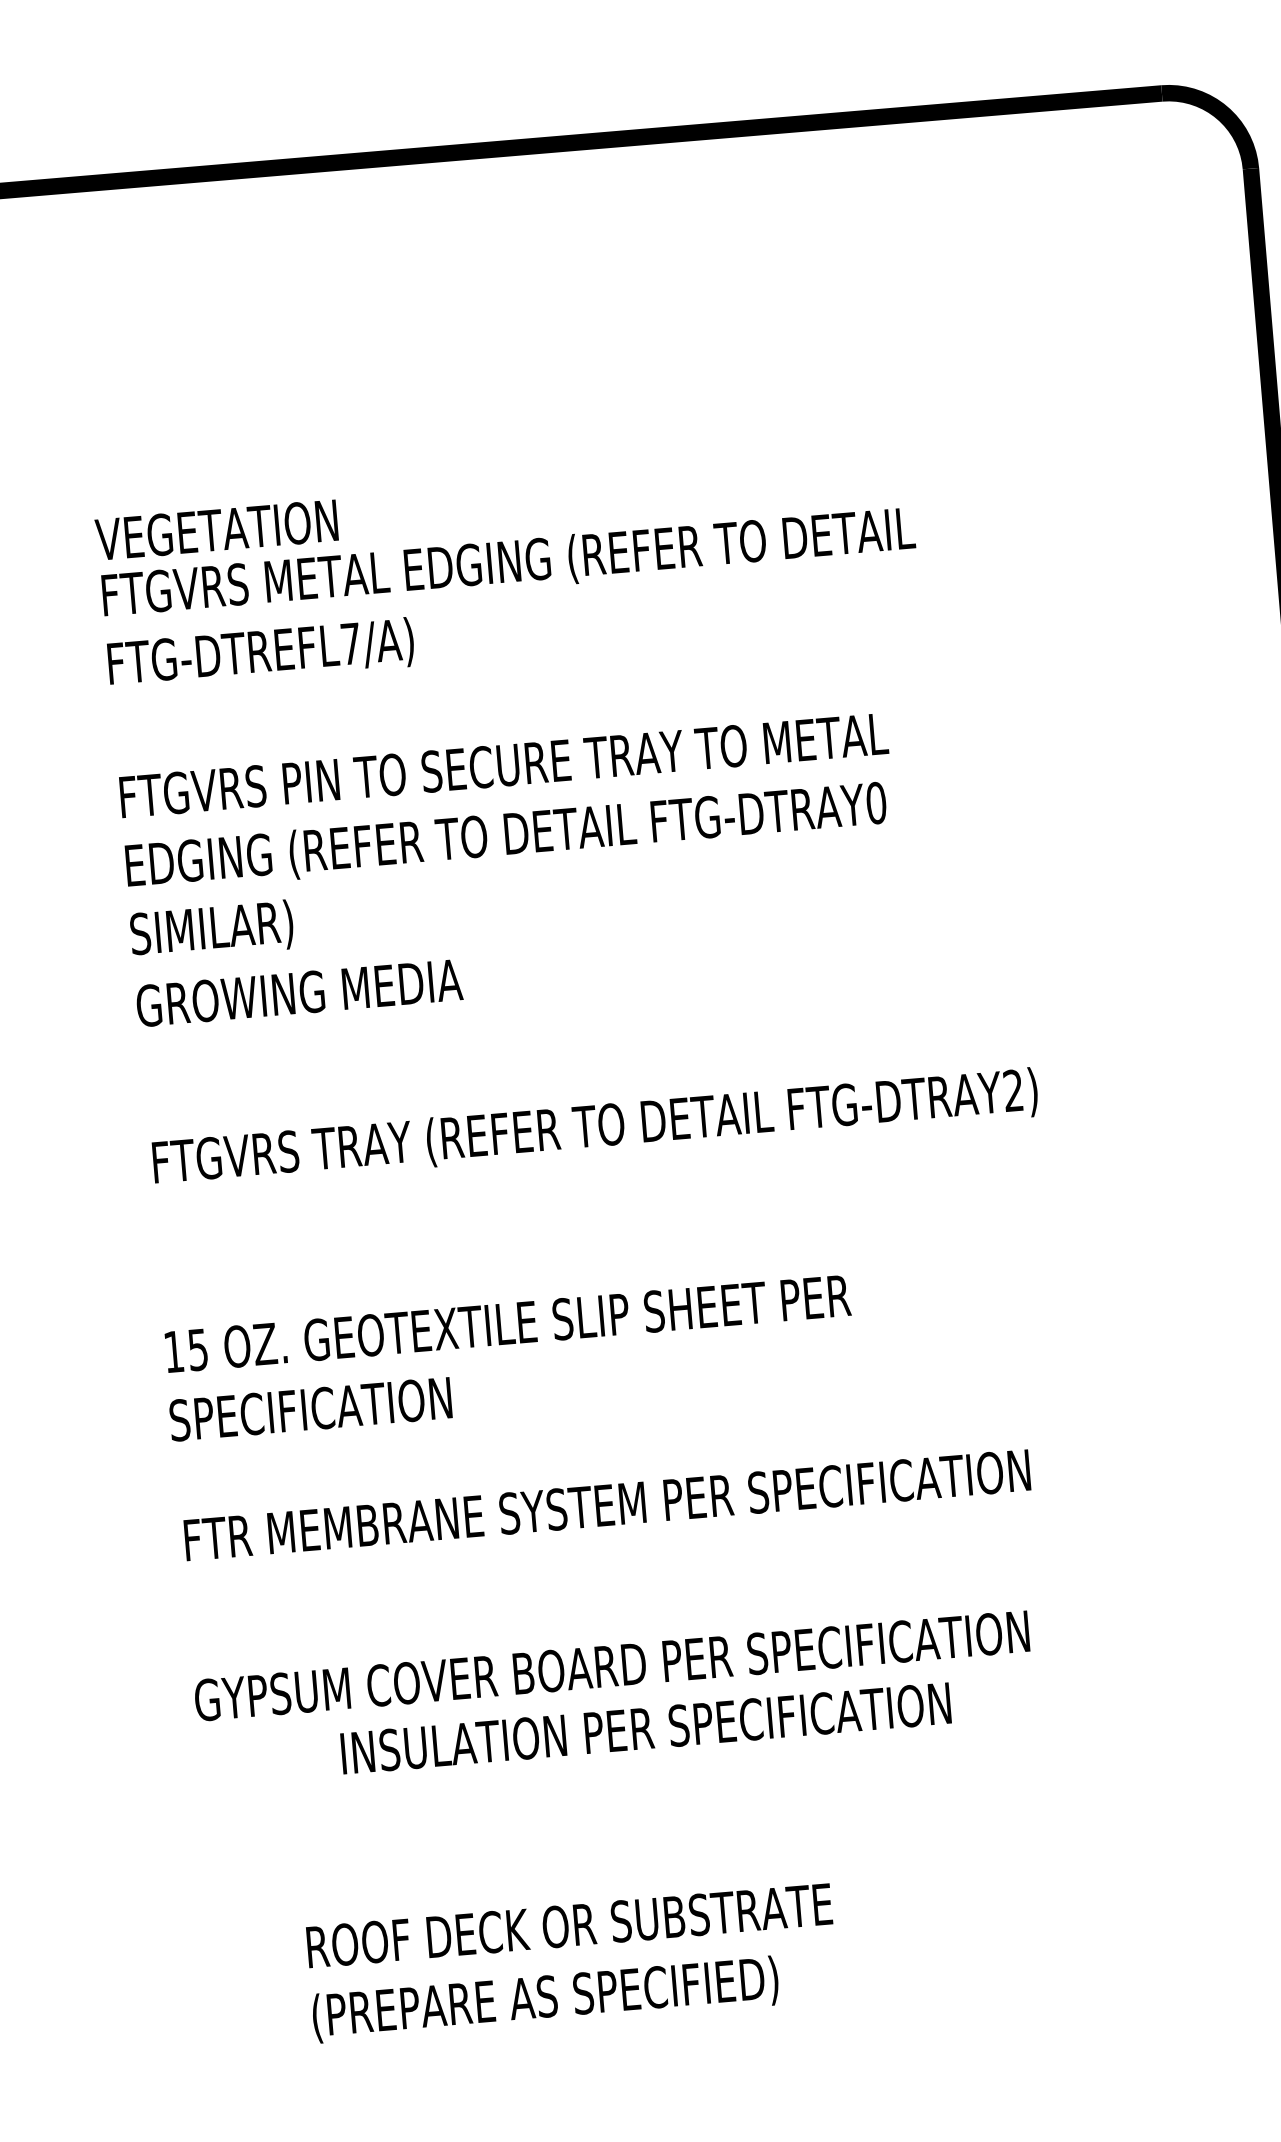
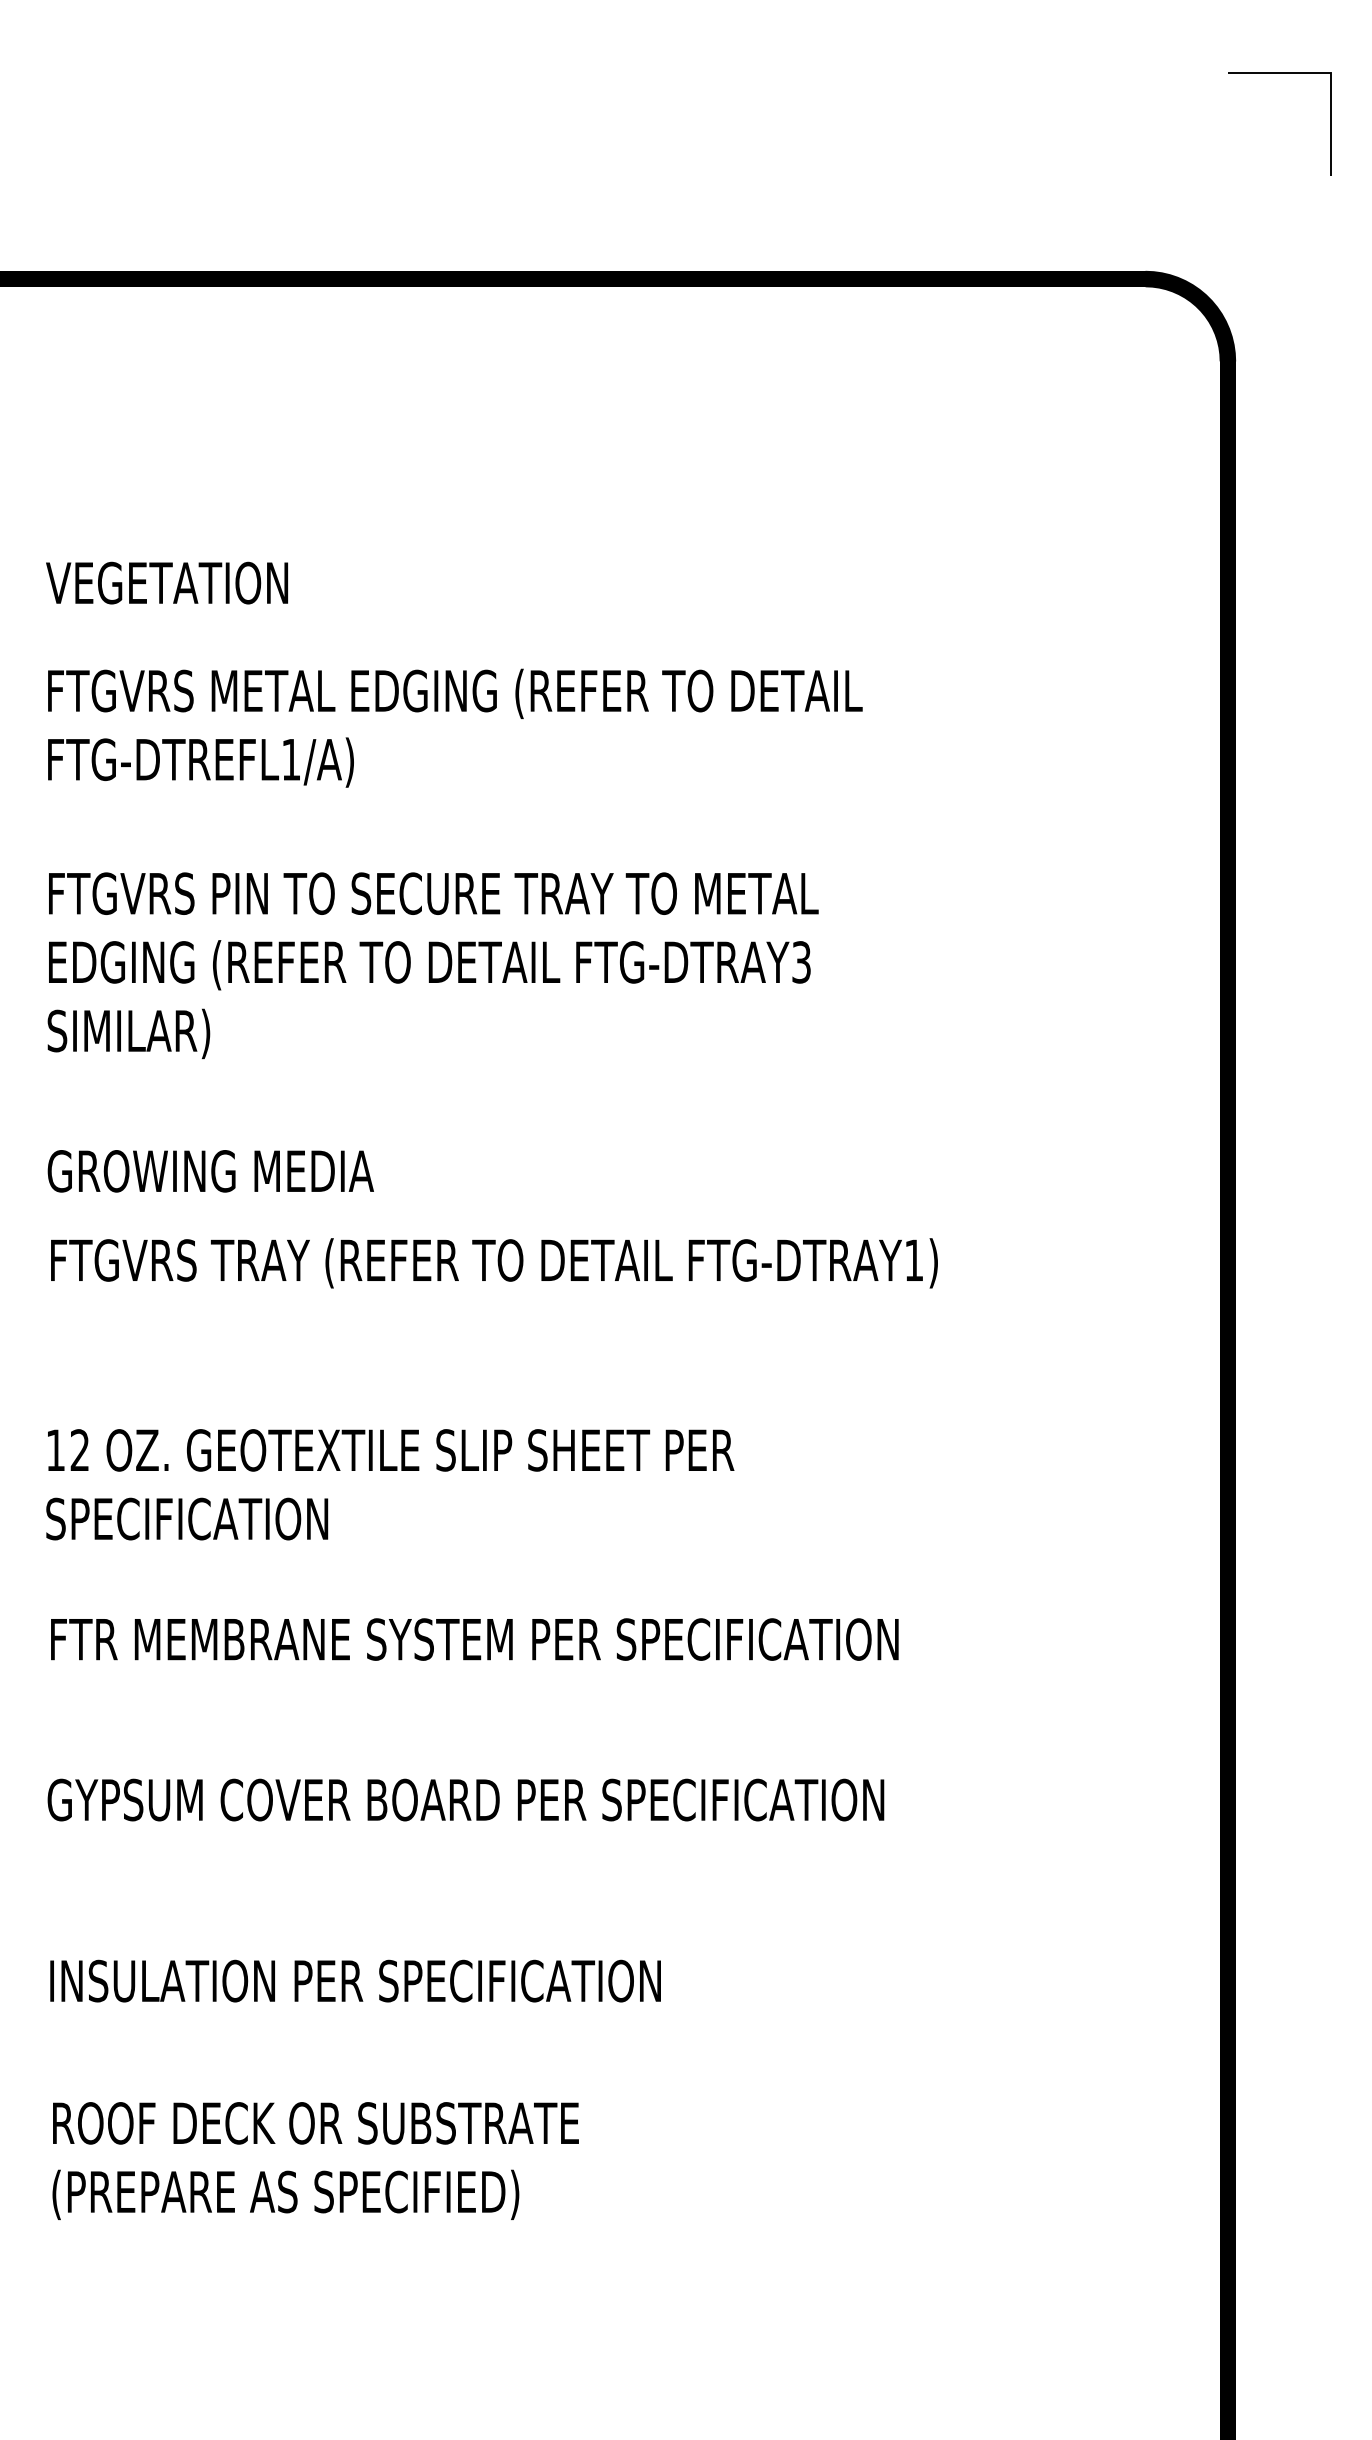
text: (216, 529) -> (166, 582), moved
text: (351, 643) -> (291, 759), FTG-DTREFL7/A) -> FTG-DTREFL1/A)
text: (876, 803) -> (801, 962), FTG-DTRAY0 -> FTG-DTRAY3
text: (299, 993) -> (210, 1171), moved
text: (1012, 1089) -> (913, 1259), FTG-DTRAY2) -> FTG-DTRAY1)
text: (197, 1349) -> (79, 1450), 15 -> 12
text: (645, 1727) -> (355, 1980), moved
text: (572, 1962) -> (315, 2160), moved

